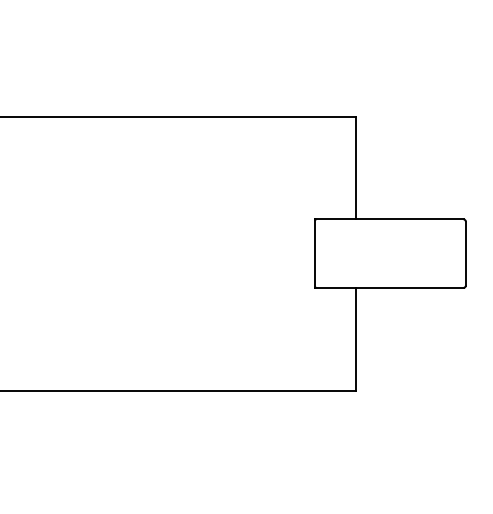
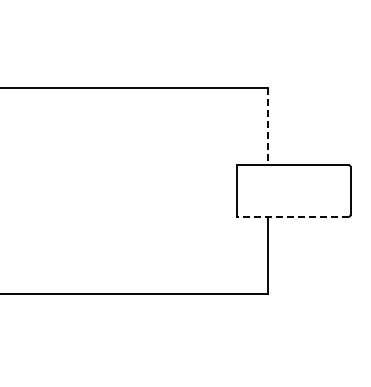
line: (356, 167) -> (268, 126), solid -> dashed
line: (390, 287) -> (293, 216), solid -> dashed

